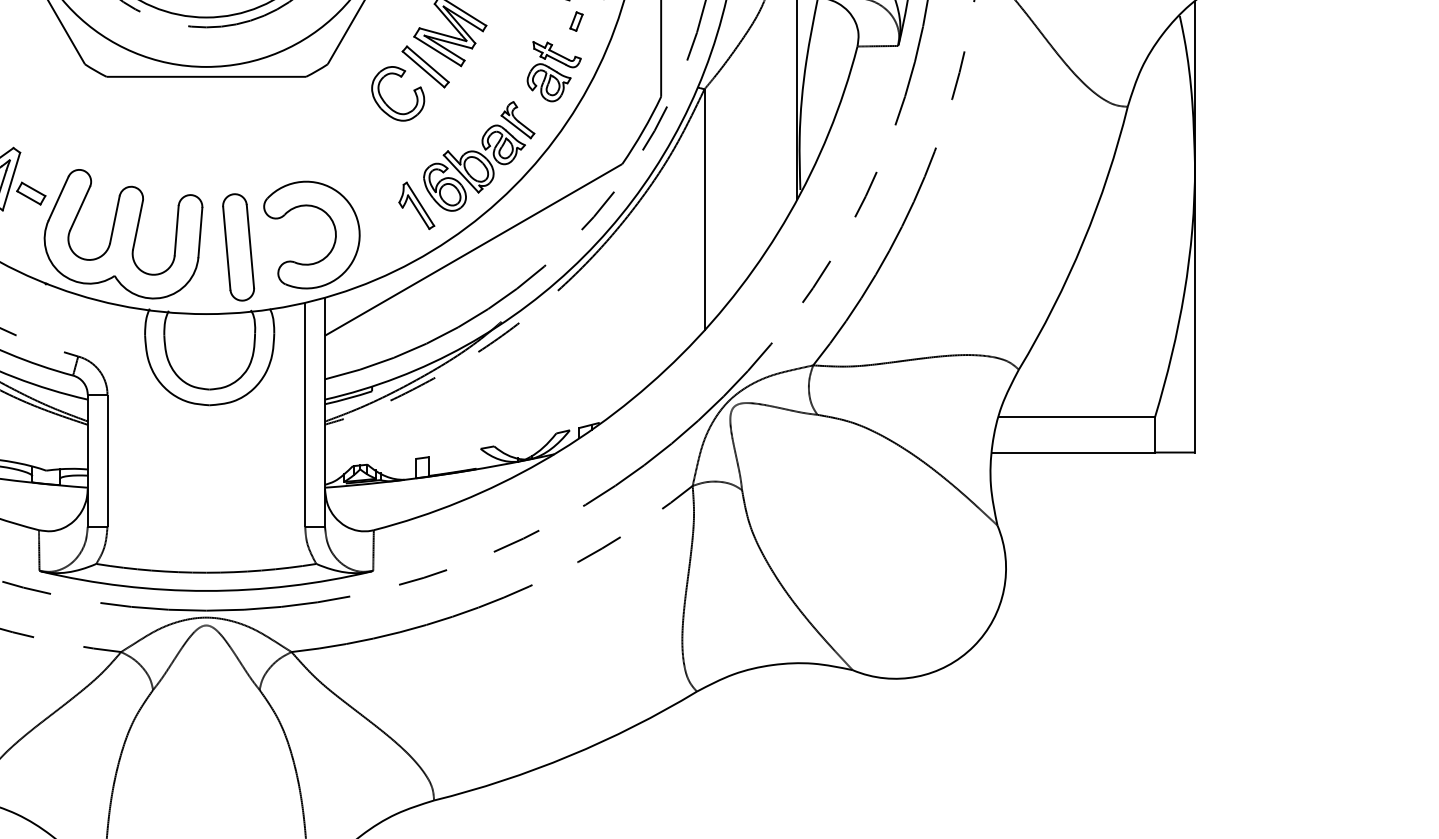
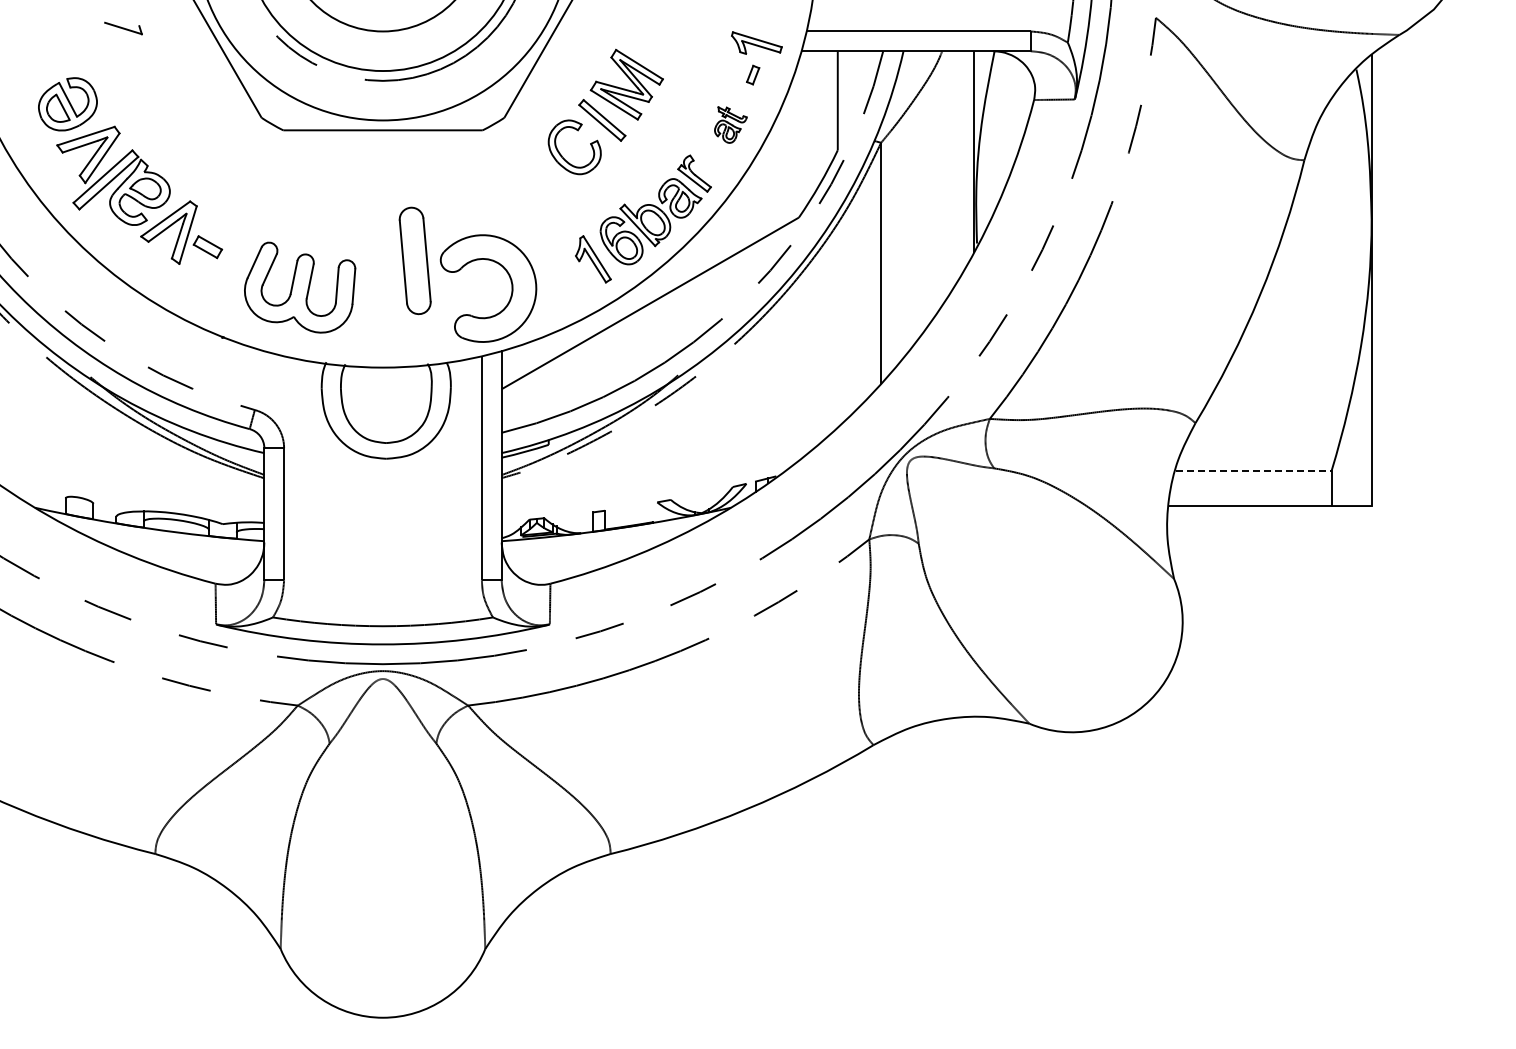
part: (553, 70) -> (730, 124), size x0.6
part: (122, 233) -> (299, 287), size x0.7
part: (237, 246) -> (414, 260), moved
line: (1076, 416) -> (1253, 470), solid -> dashed

